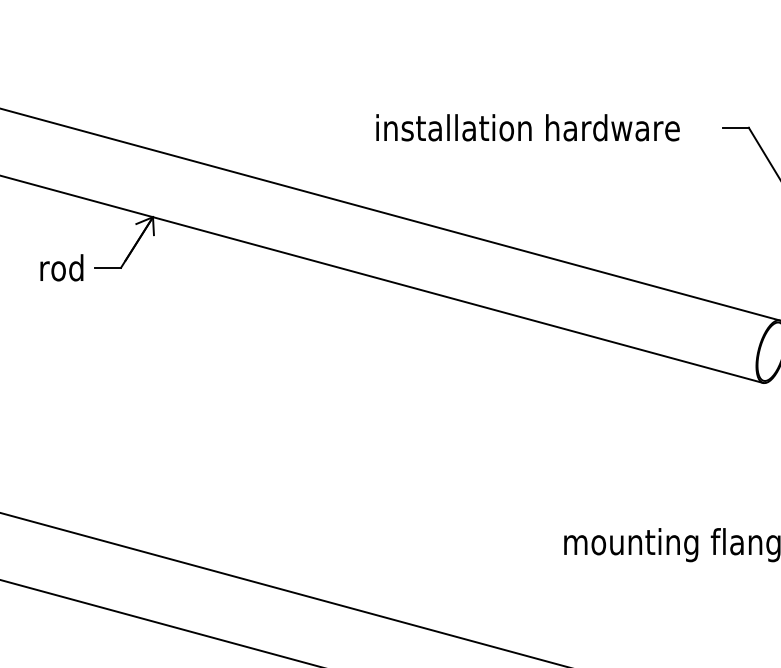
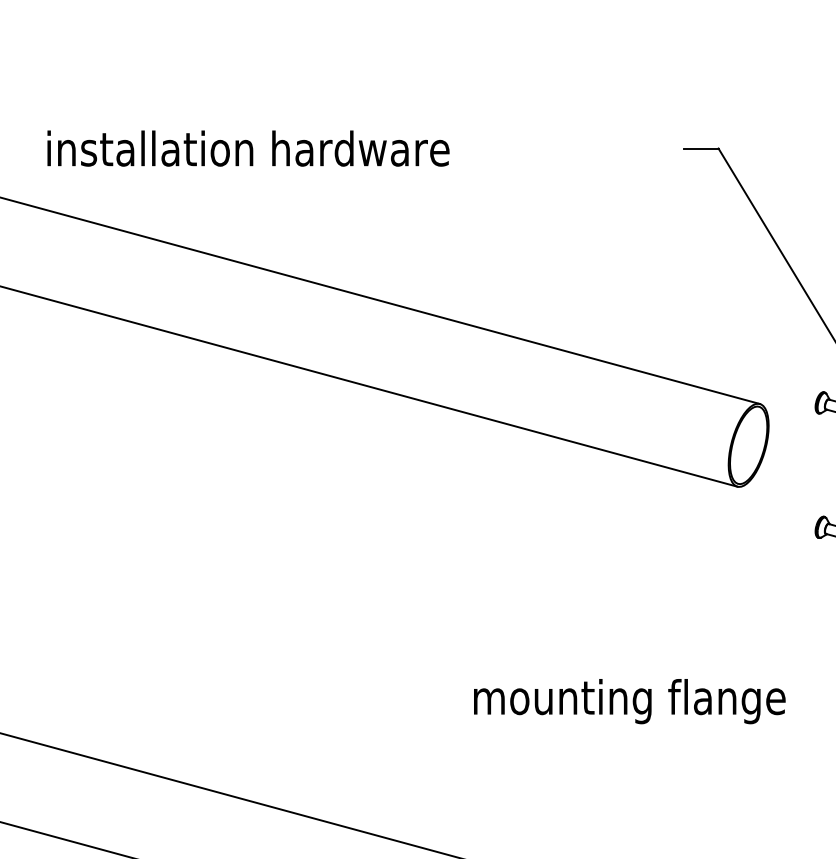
text: (527, 127) -> (247, 148), moved

